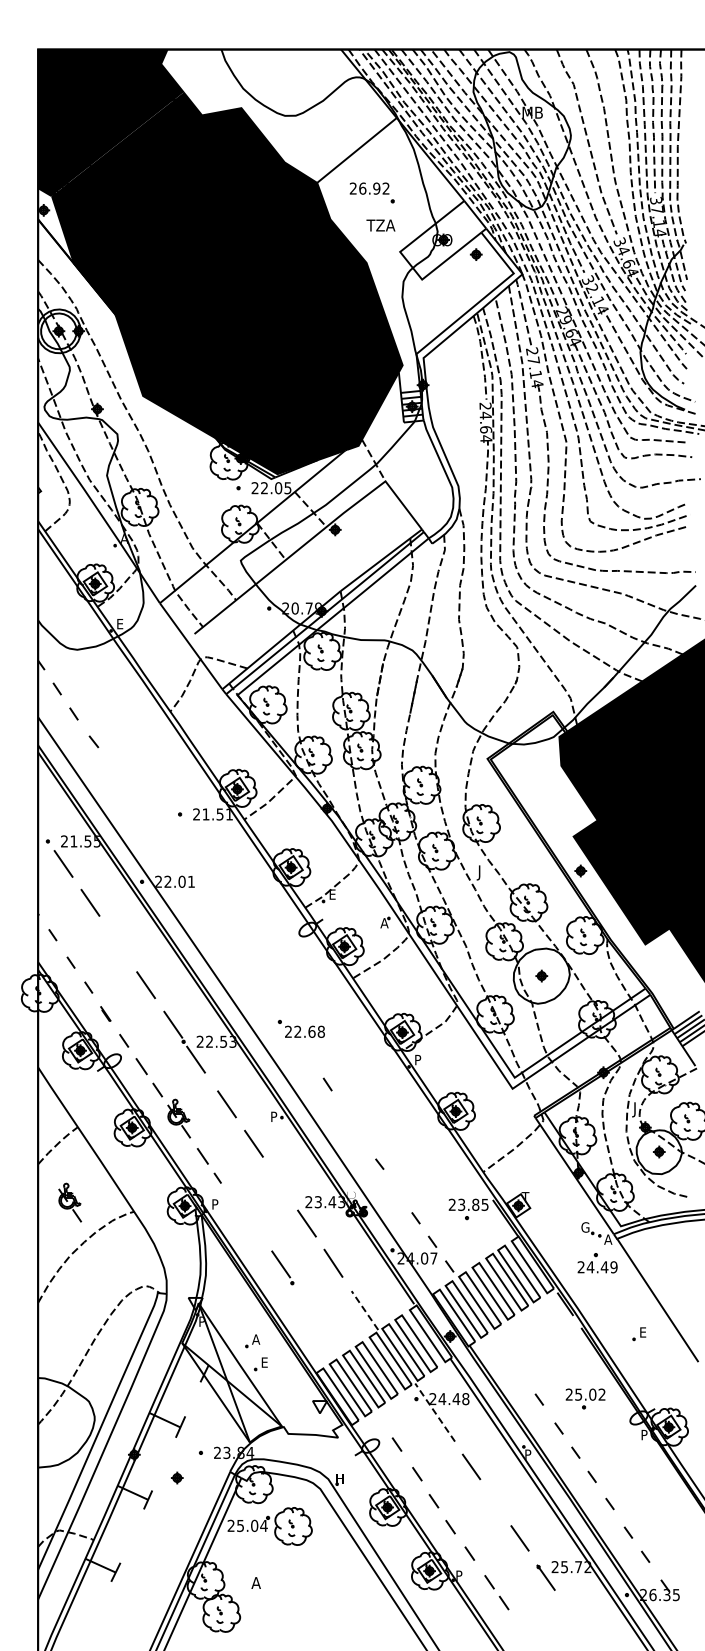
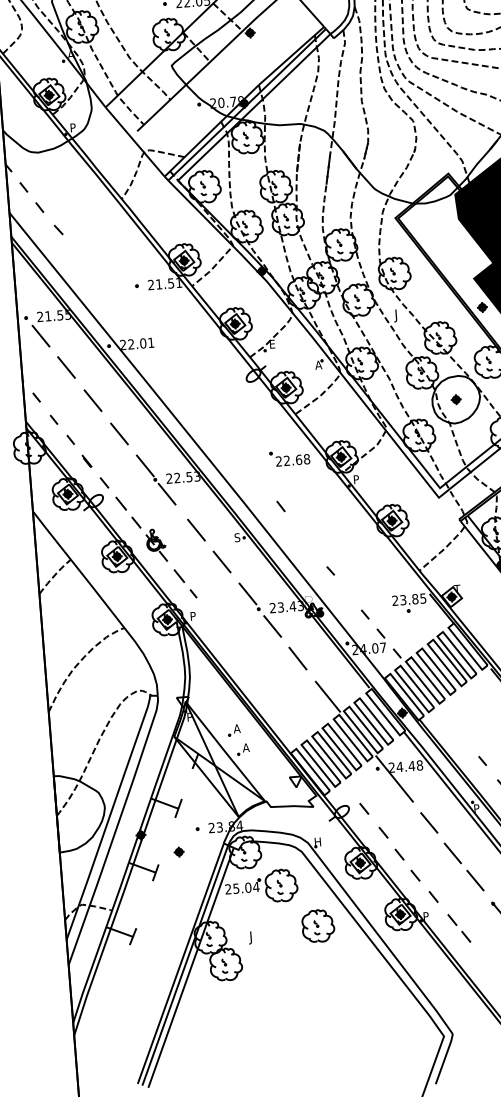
text: (120, 624) -> (73, 128), E -> P
line: (118, 943) -> (93, 400), added
part: (300, 1028) -> (289, 457), moved
text: (273, 1116) -> (236, 537), P -> S
part: (70, 1202) -> (69, 624), removed
part: (282, 1267) -> (249, 596), moved
line: (364, 1310) -> (327, 696), dashed -> solid
text: (264, 1362) -> (245, 747), E -> A
line: (434, 1412) -> (394, 779), dashed -> solid
line: (495, 1504) -> (452, 853), added
part: (332, 1576) -> (318, 925), added
text: (255, 1584) -> (252, 937), A -> J

